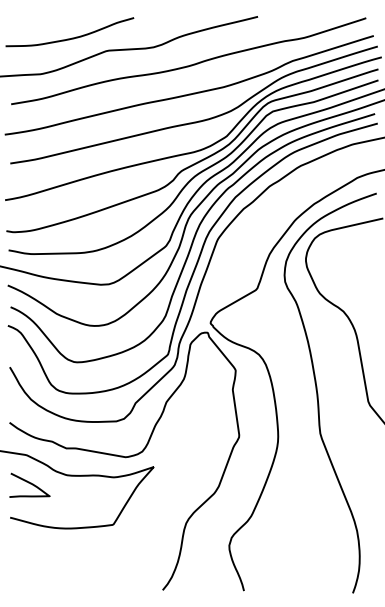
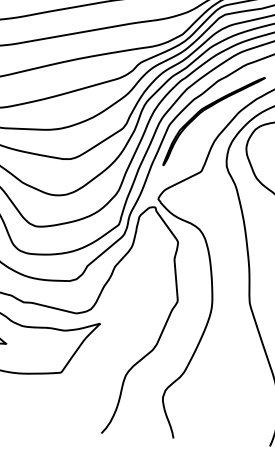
part: (260, 218) -> (208, 108), added

